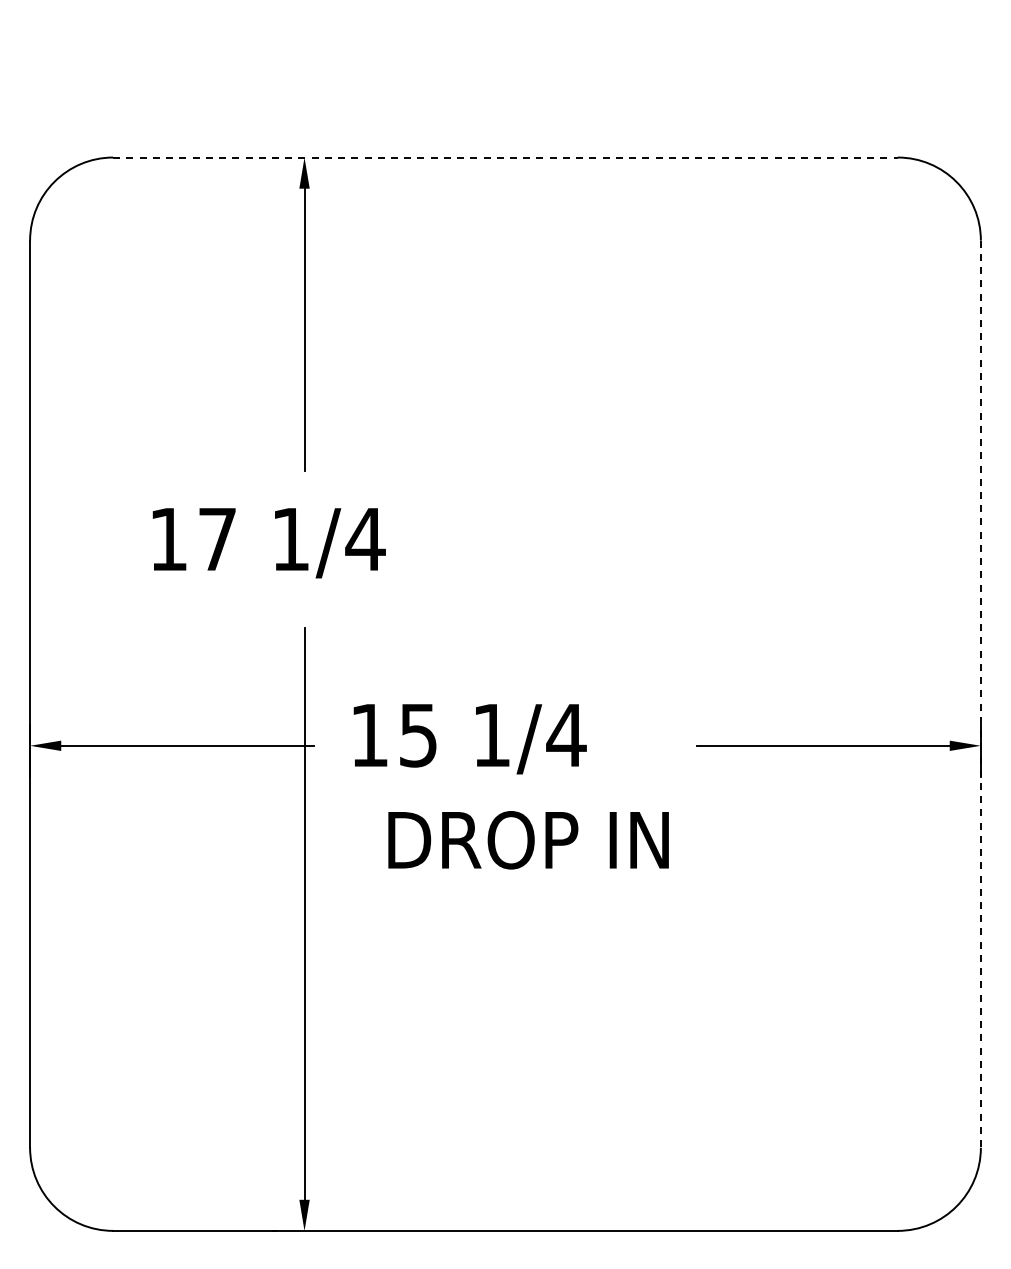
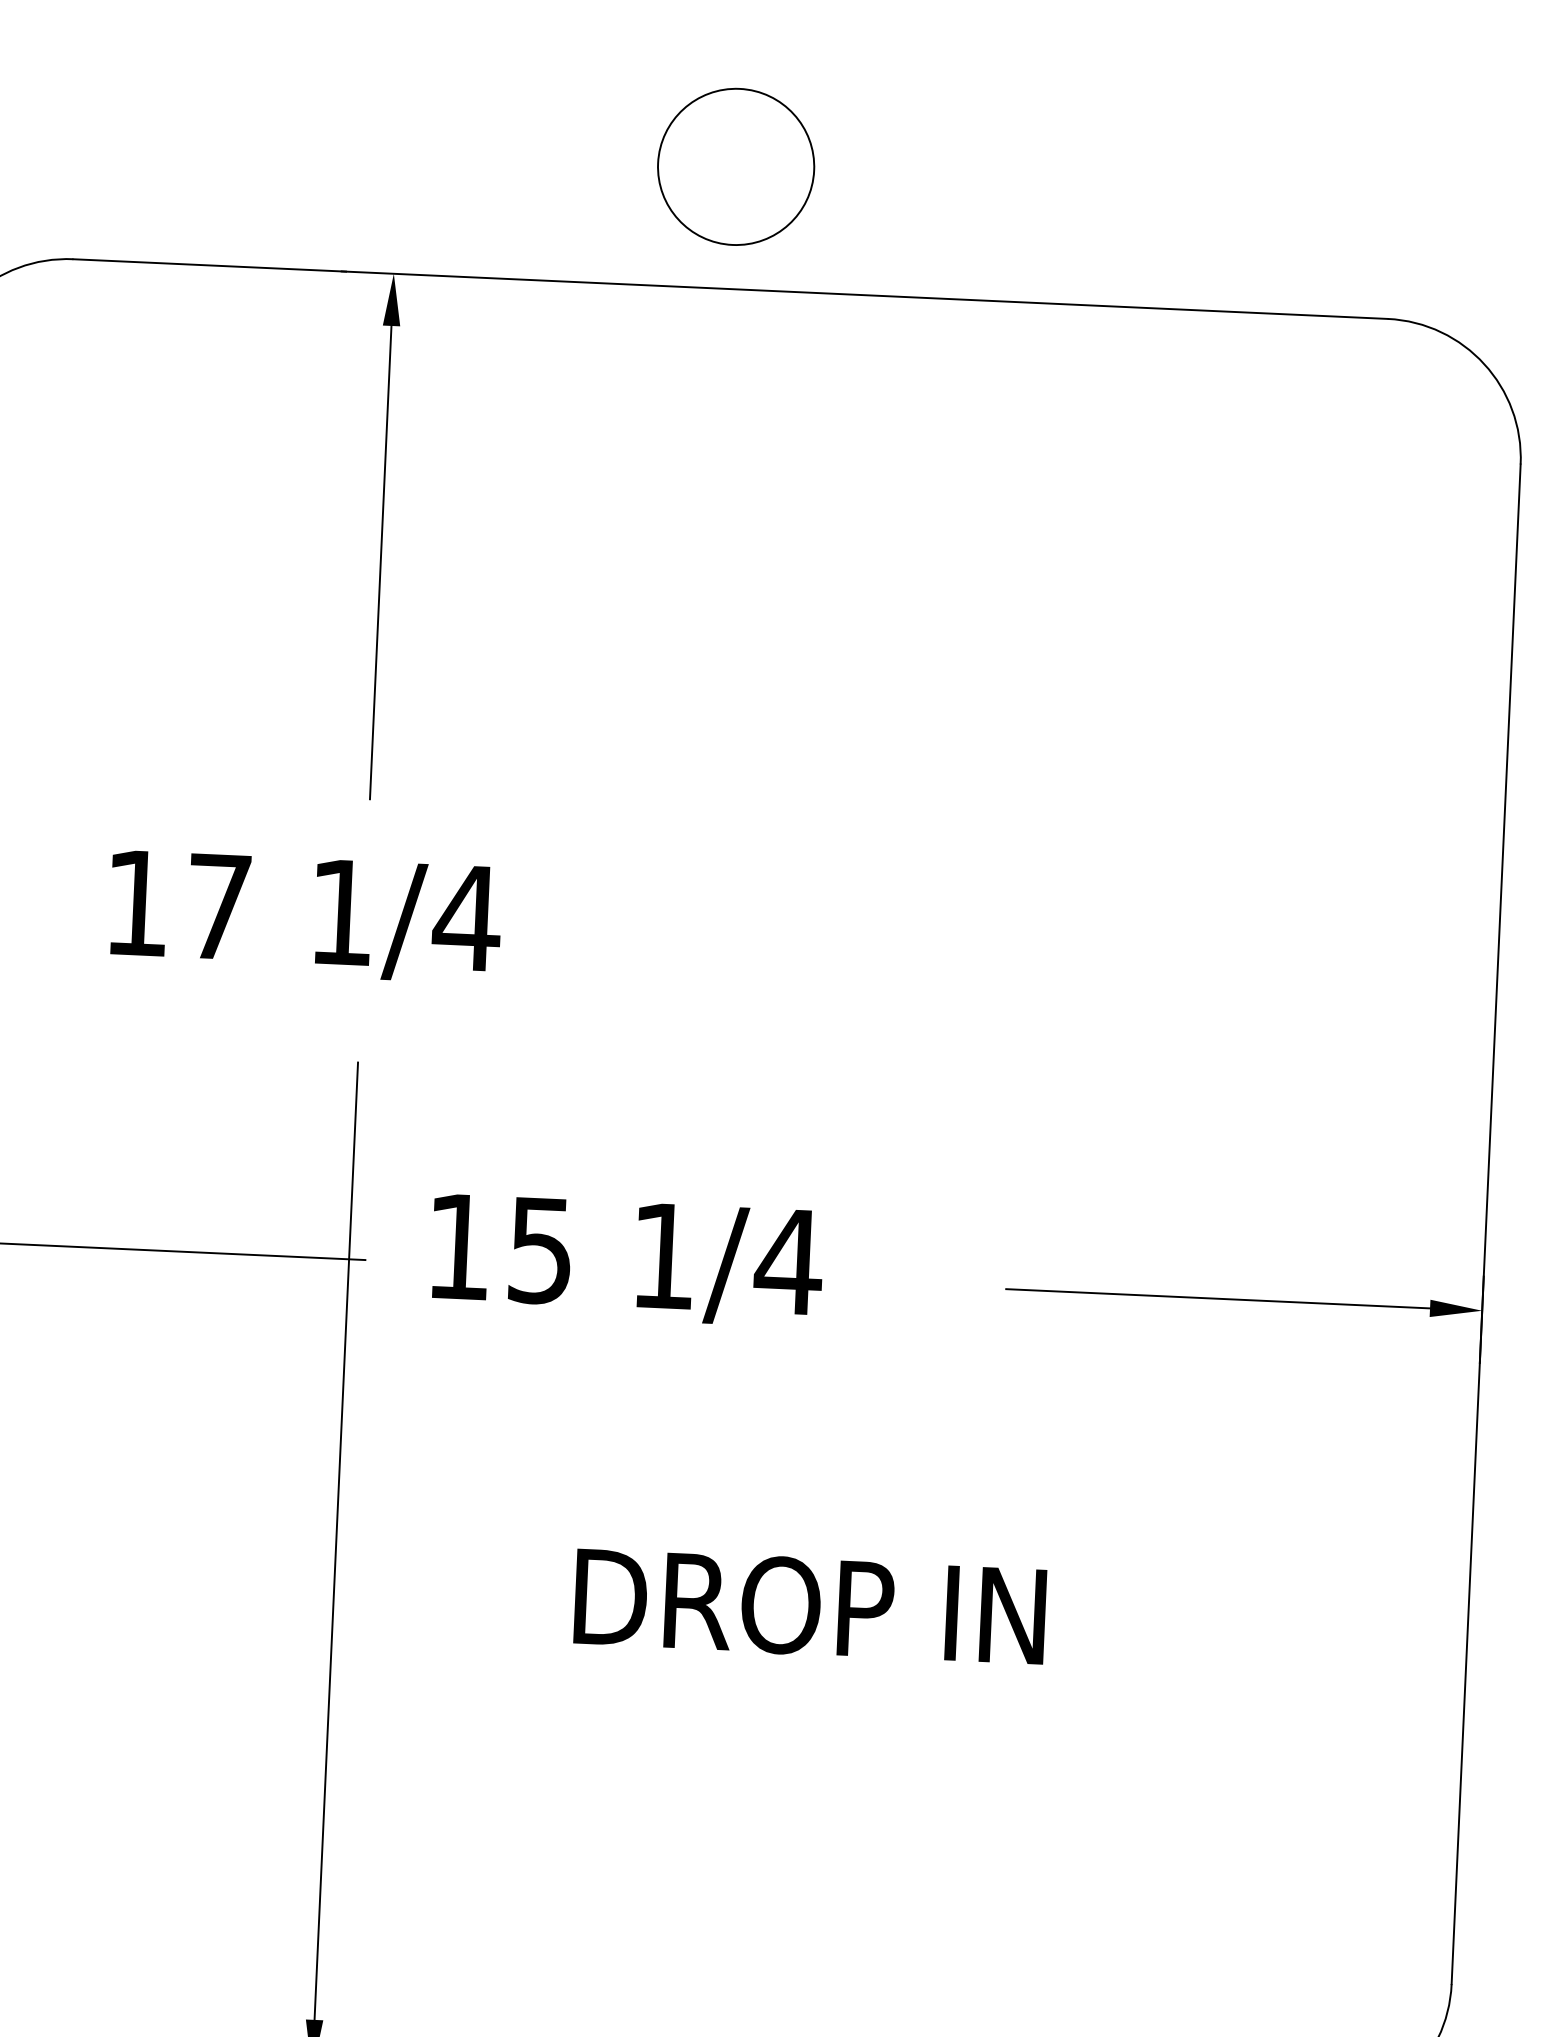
circle: (505, 84) -> (736, 166), added
line: (505, 157) -> (730, 289), dashed -> solid
line: (980, 694) -> (1485, 1224), dashed -> solid
text: (528, 840) -> (810, 1607), moved

